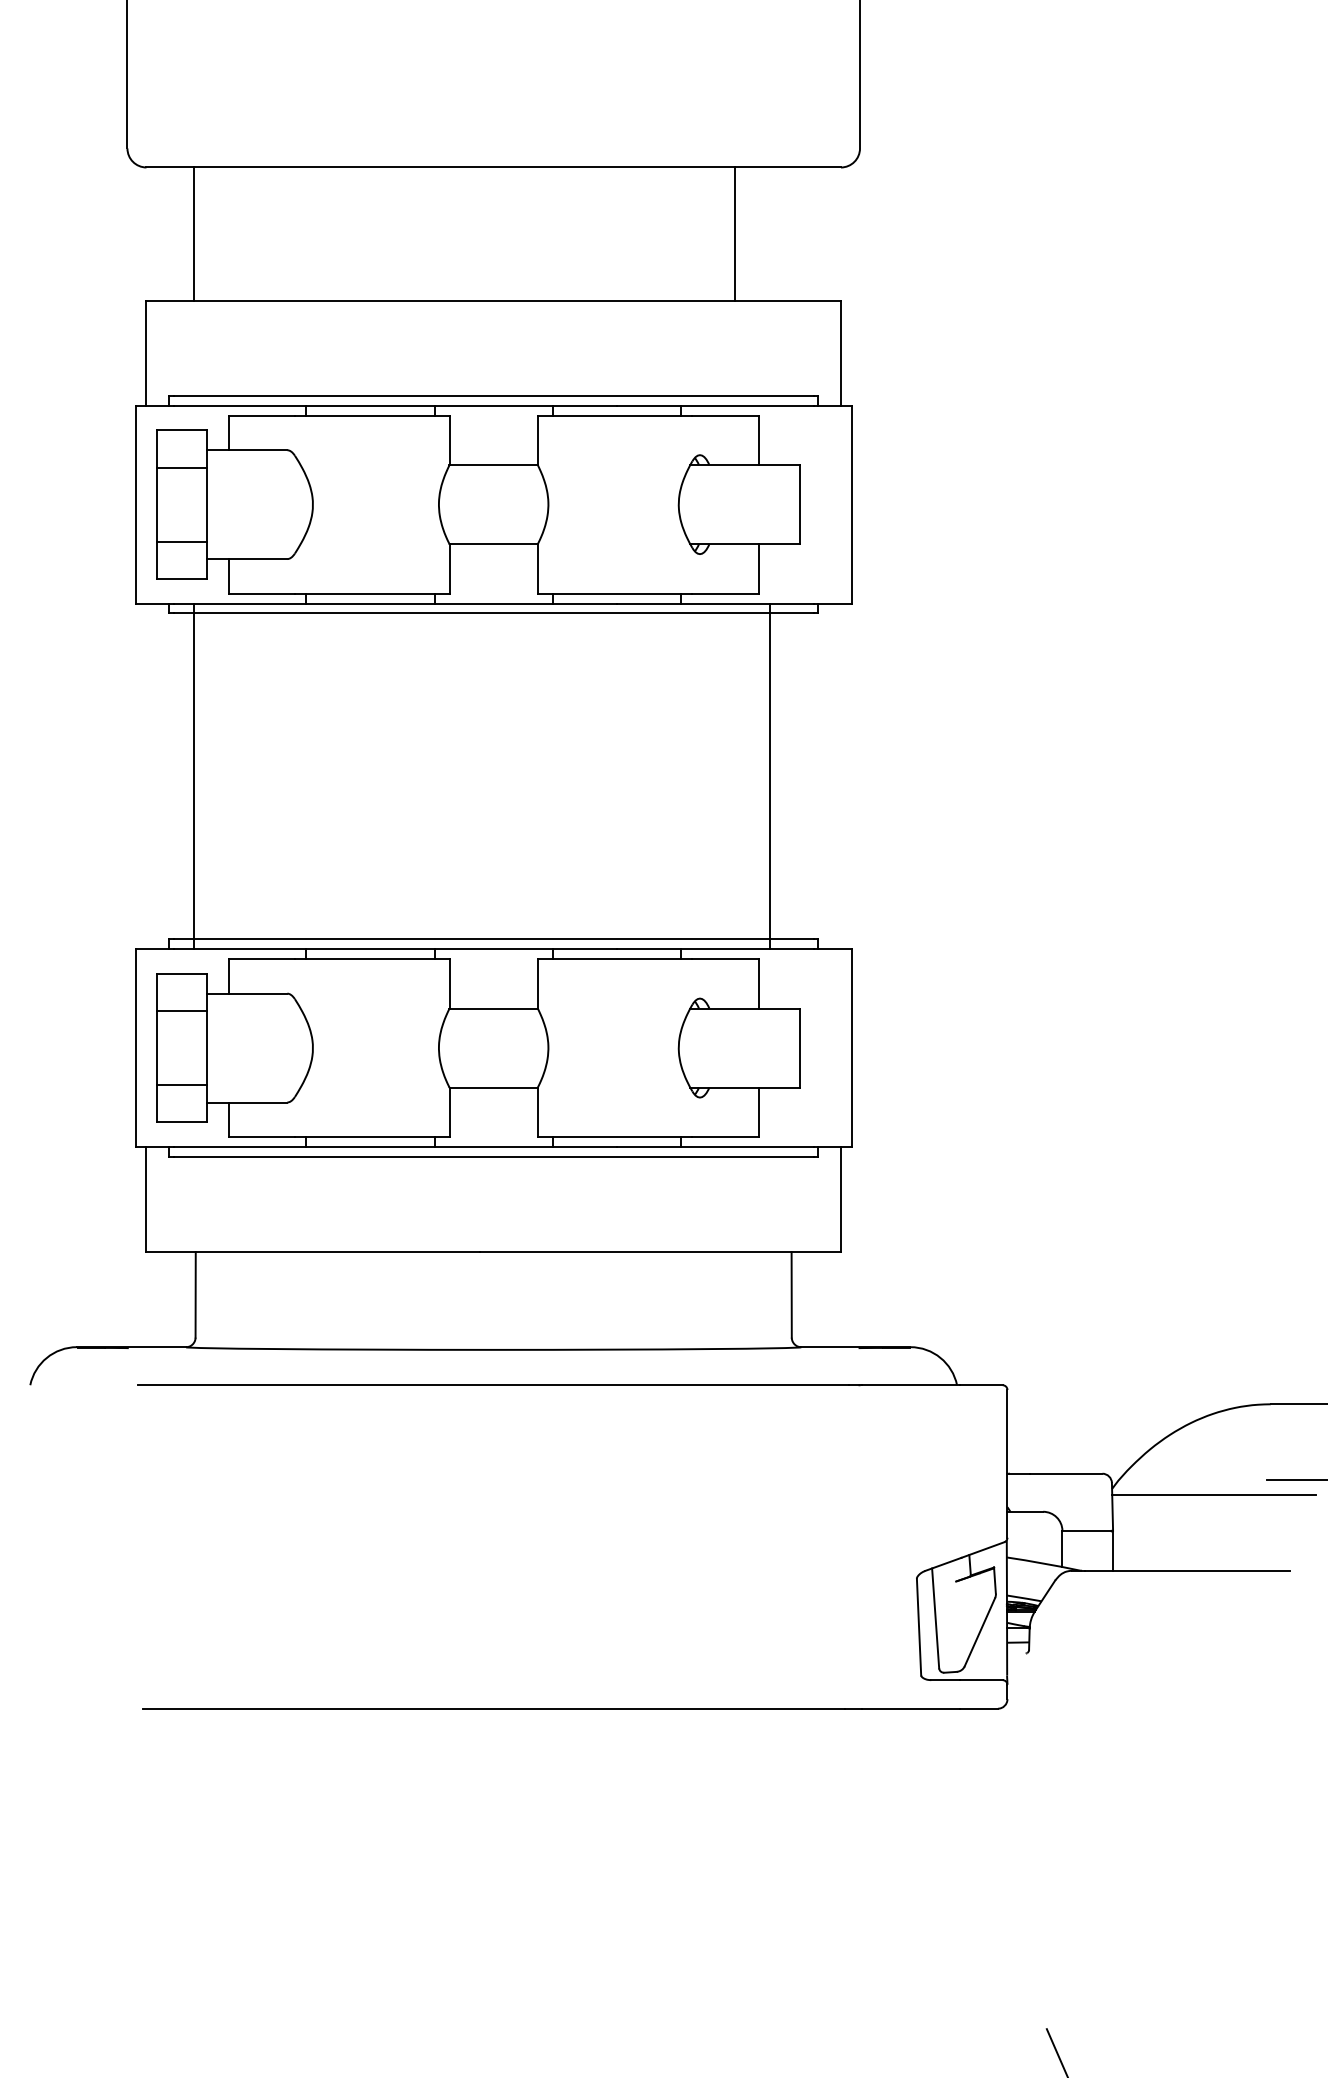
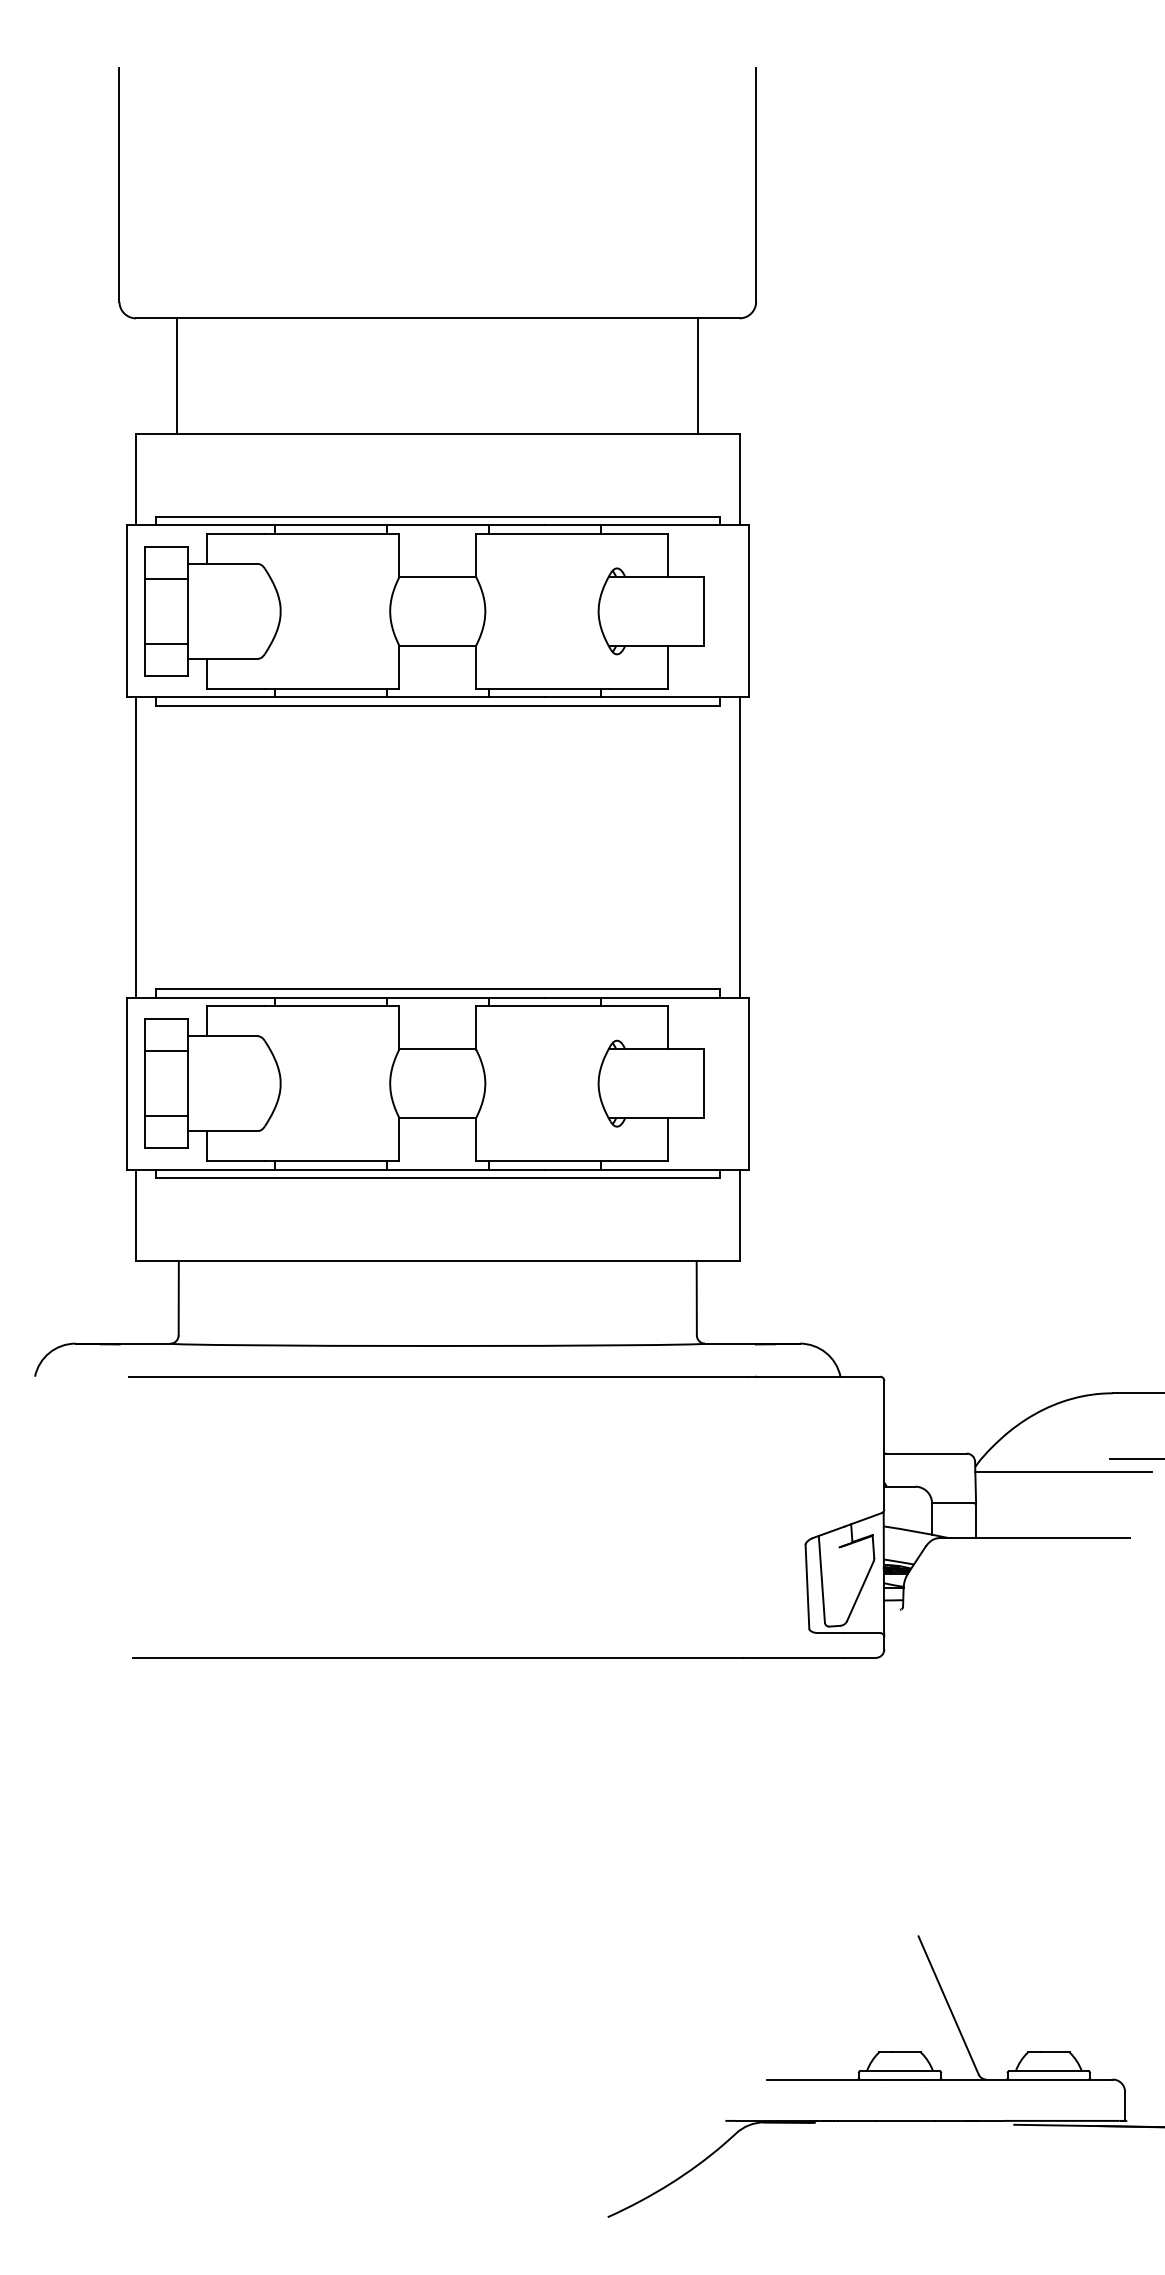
line: (735, 234) -> (698, 376), moved
line: (194, 776) -> (136, 847), moved
line: (769, 776) -> (739, 847), moved

